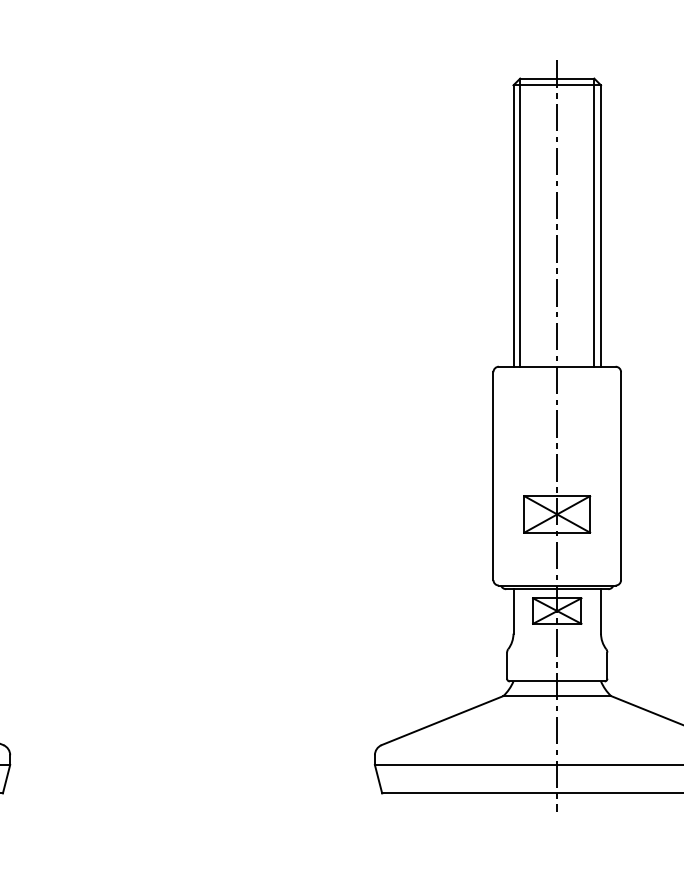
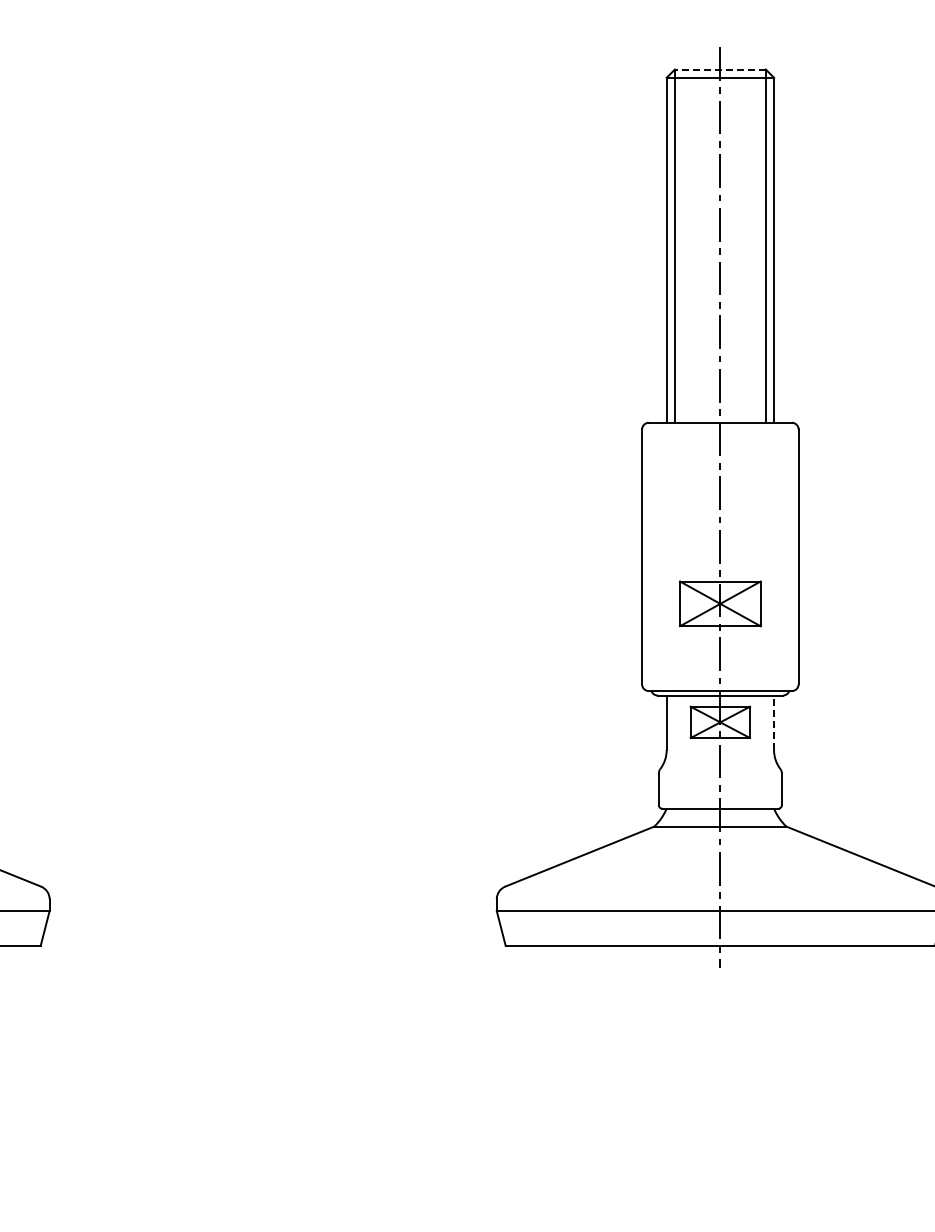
line: (556, 78) -> (719, 69), solid -> dashed
line: (601, 611) -> (774, 722), solid -> dashed

